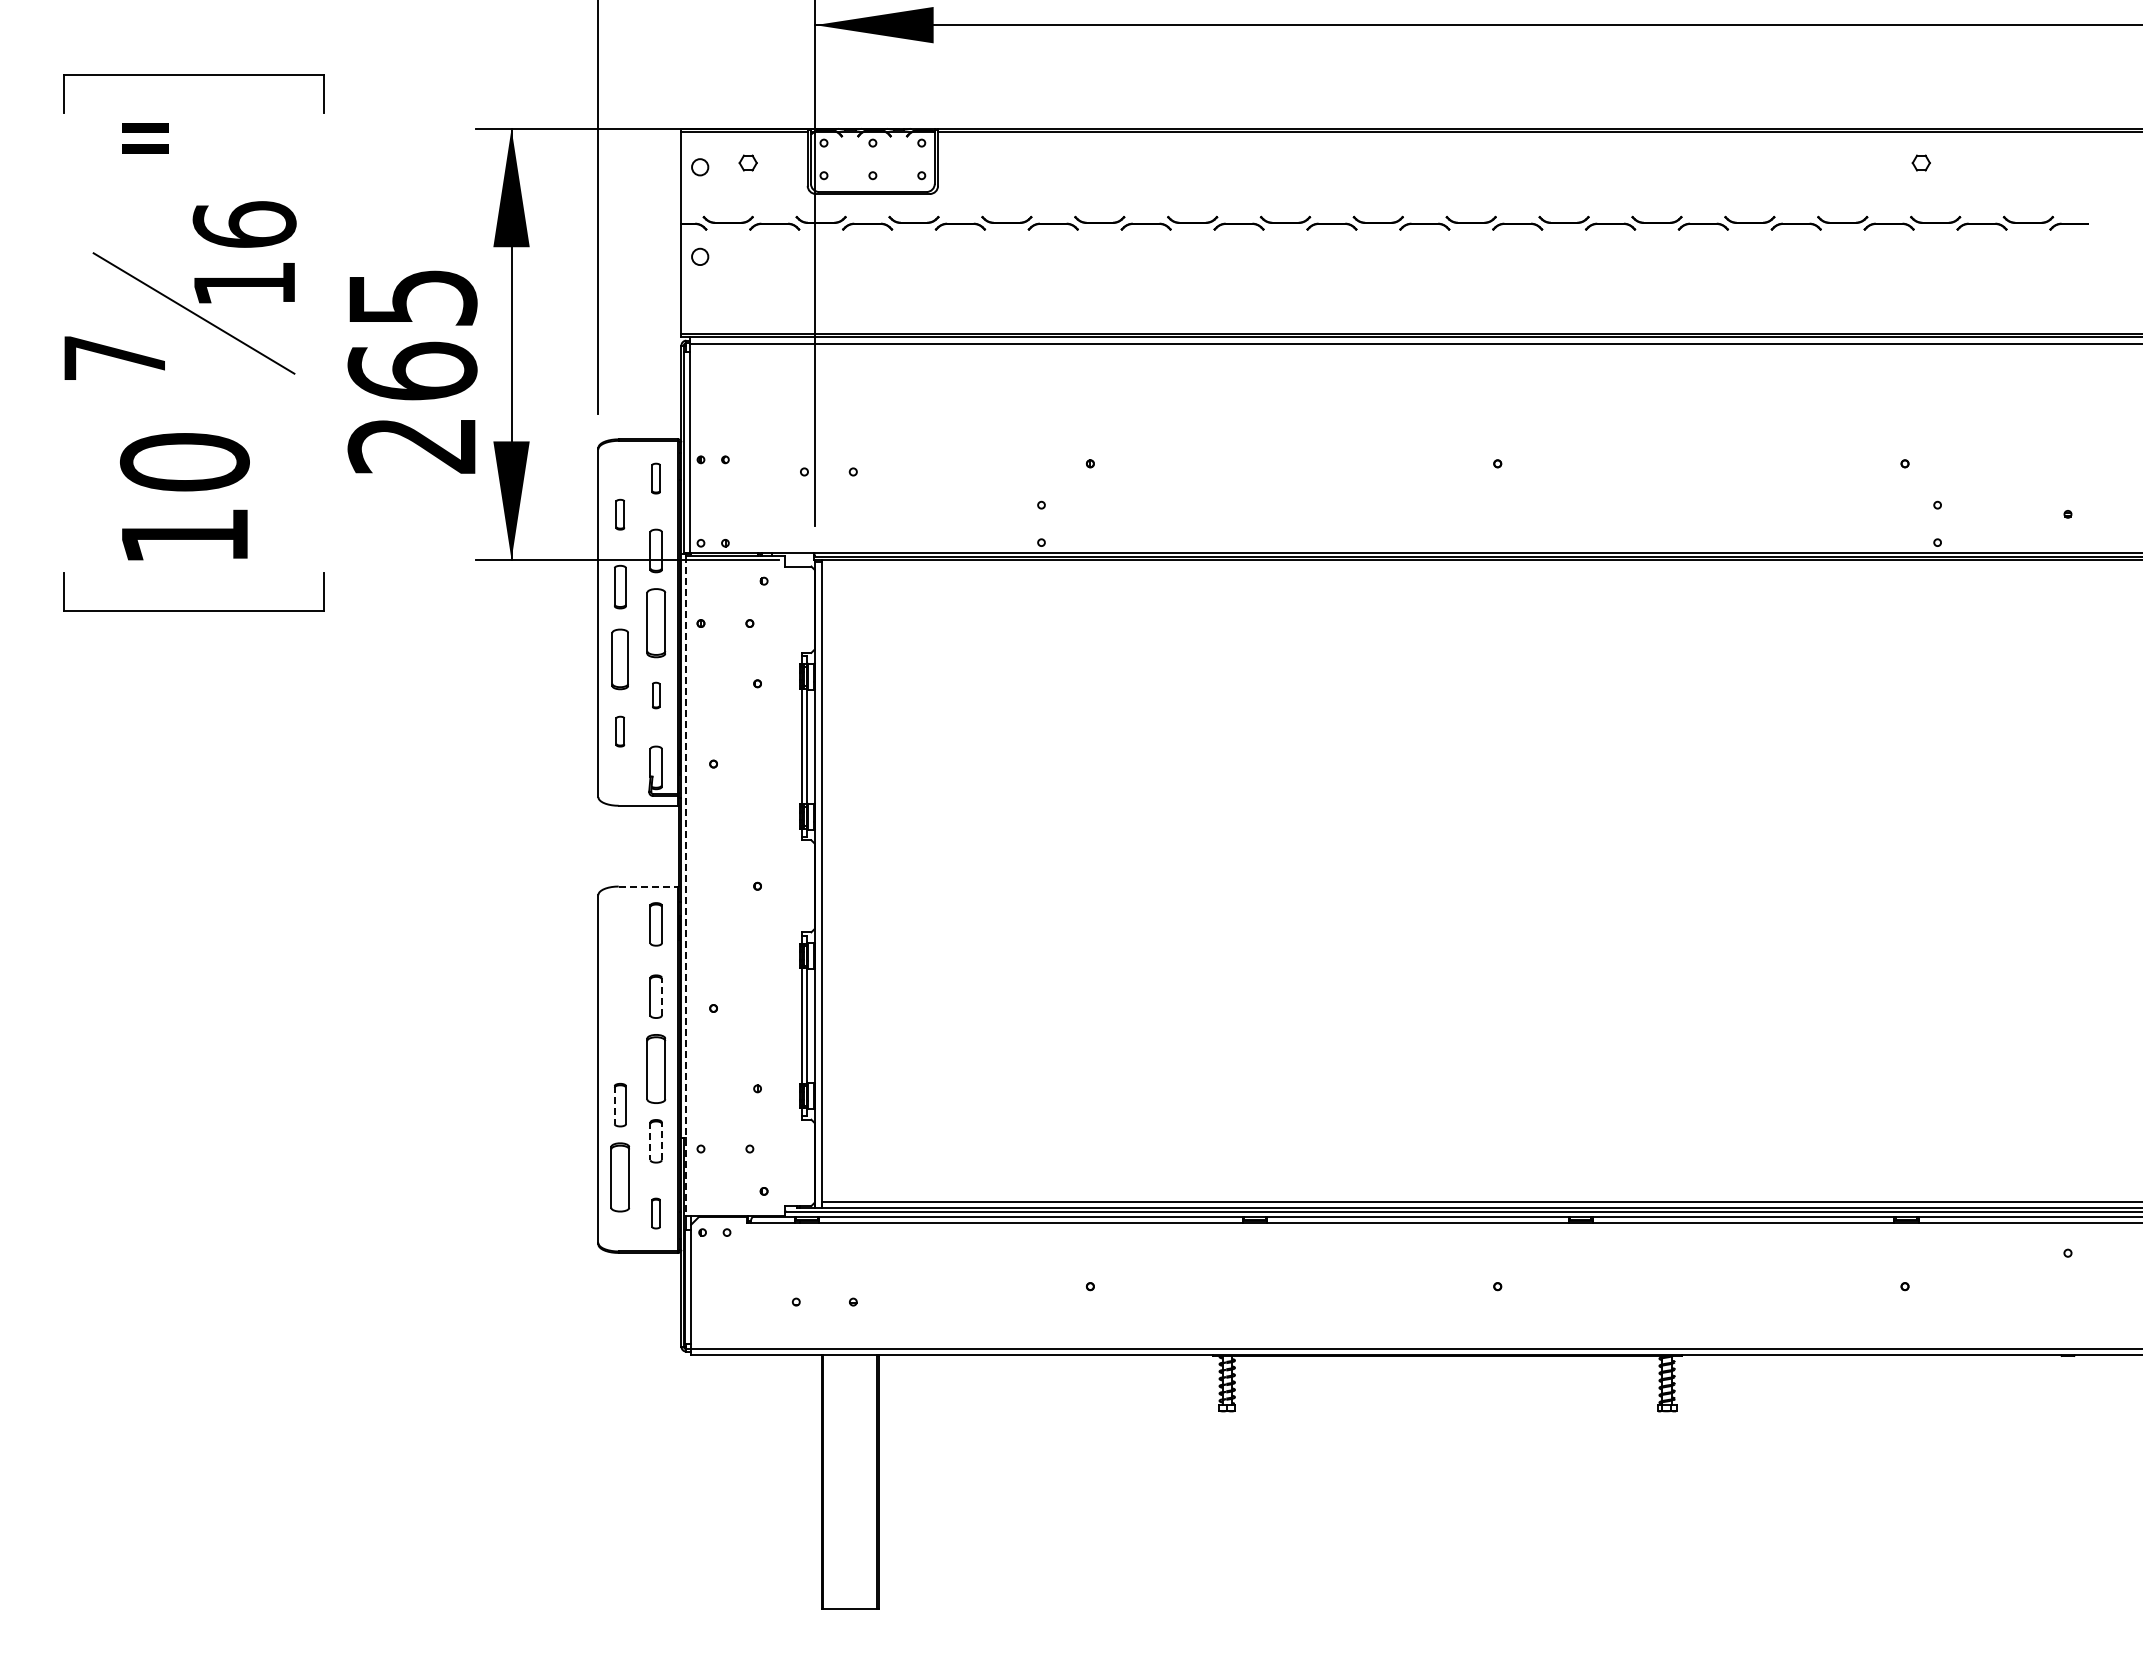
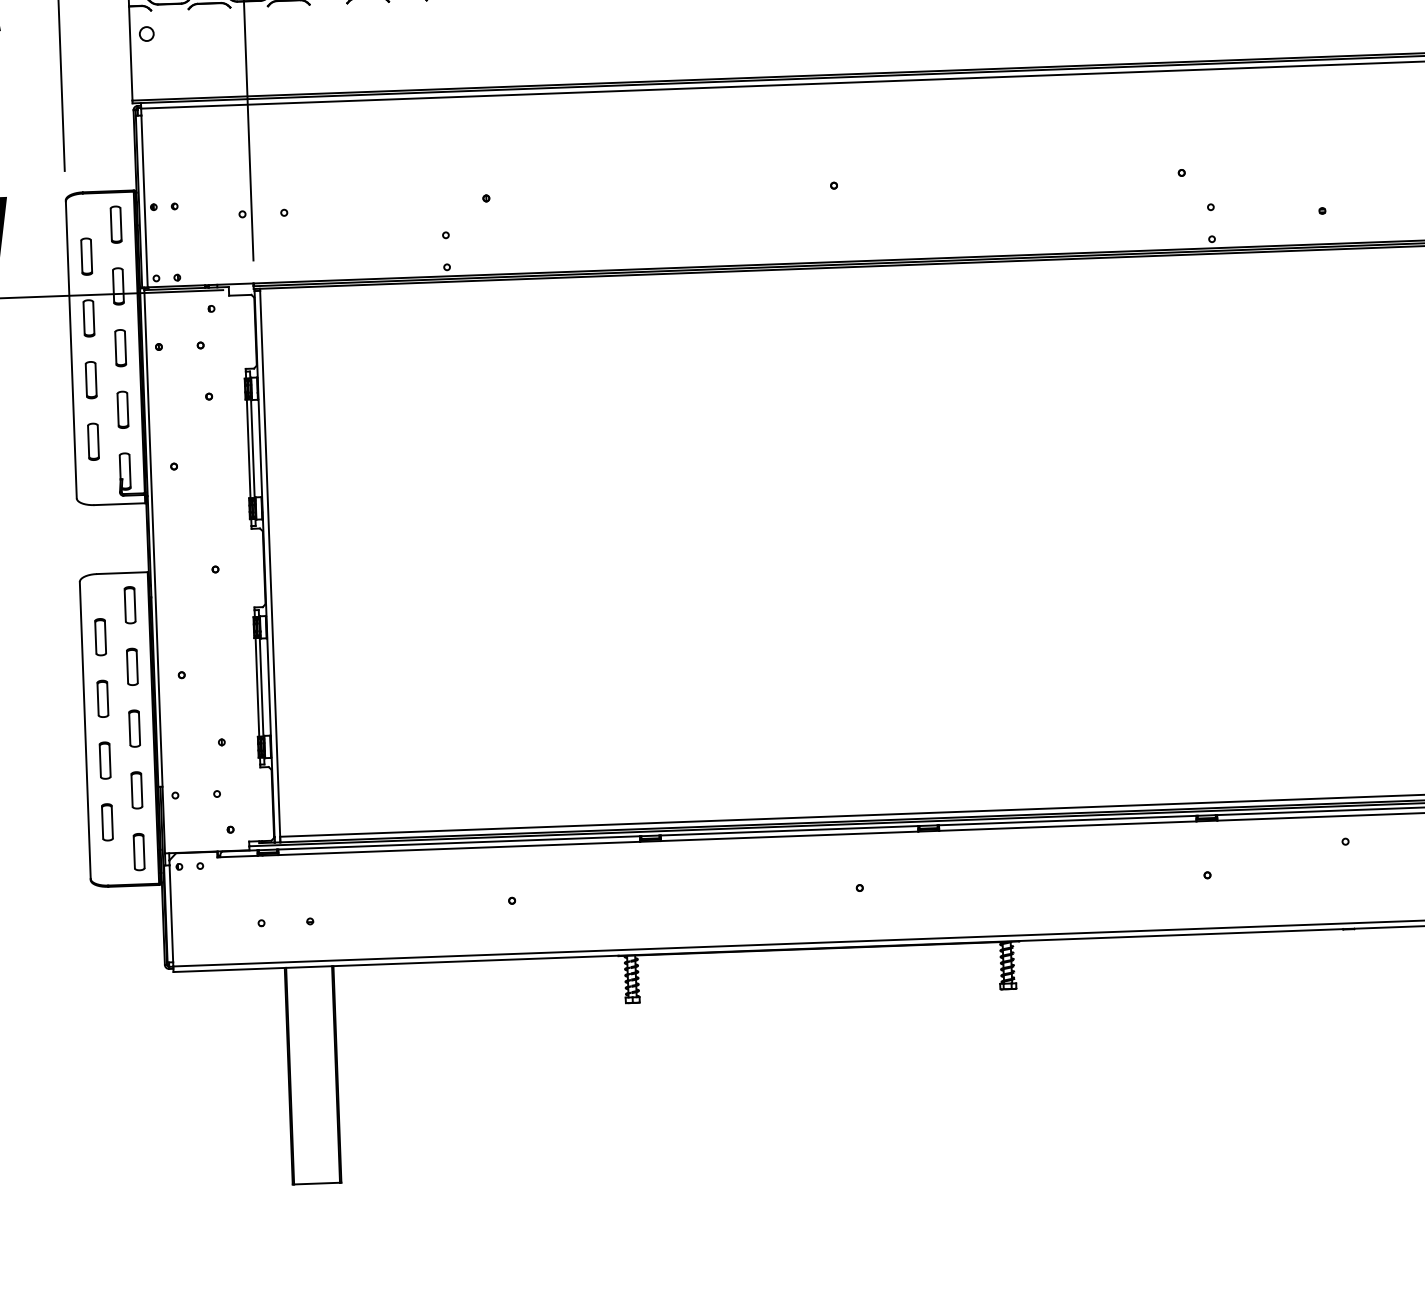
part: (655, 478) -> (115, 224), size x1.43
part: (620, 514) -> (86, 256), size x1.43
part: (655, 623) -> (120, 348), size x0.62
part: (620, 659) -> (91, 380), size x0.71
part: (655, 695) -> (122, 409), size x1.67
part: (620, 731) -> (93, 441), size x1.43
line: (648, 886) -> (122, 573), dashed -> solid
line: (686, 886) -> (154, 571), dashed -> solid
part: (620, 960) -> (100, 637), added
line: (661, 996) -> (136, 666), dashed -> solid
part: (620, 1032) -> (103, 698), added
part: (655, 1068) -> (134, 728), size x0.62
line: (614, 1105) -> (100, 761), dashed -> solid
line: (650, 1141) -> (132, 790), dashed -> solid
line: (661, 1141) -> (141, 790), dashed -> solid
part: (620, 1177) -> (107, 822), size x0.62
part: (655, 1213) -> (138, 852), size x1.43

